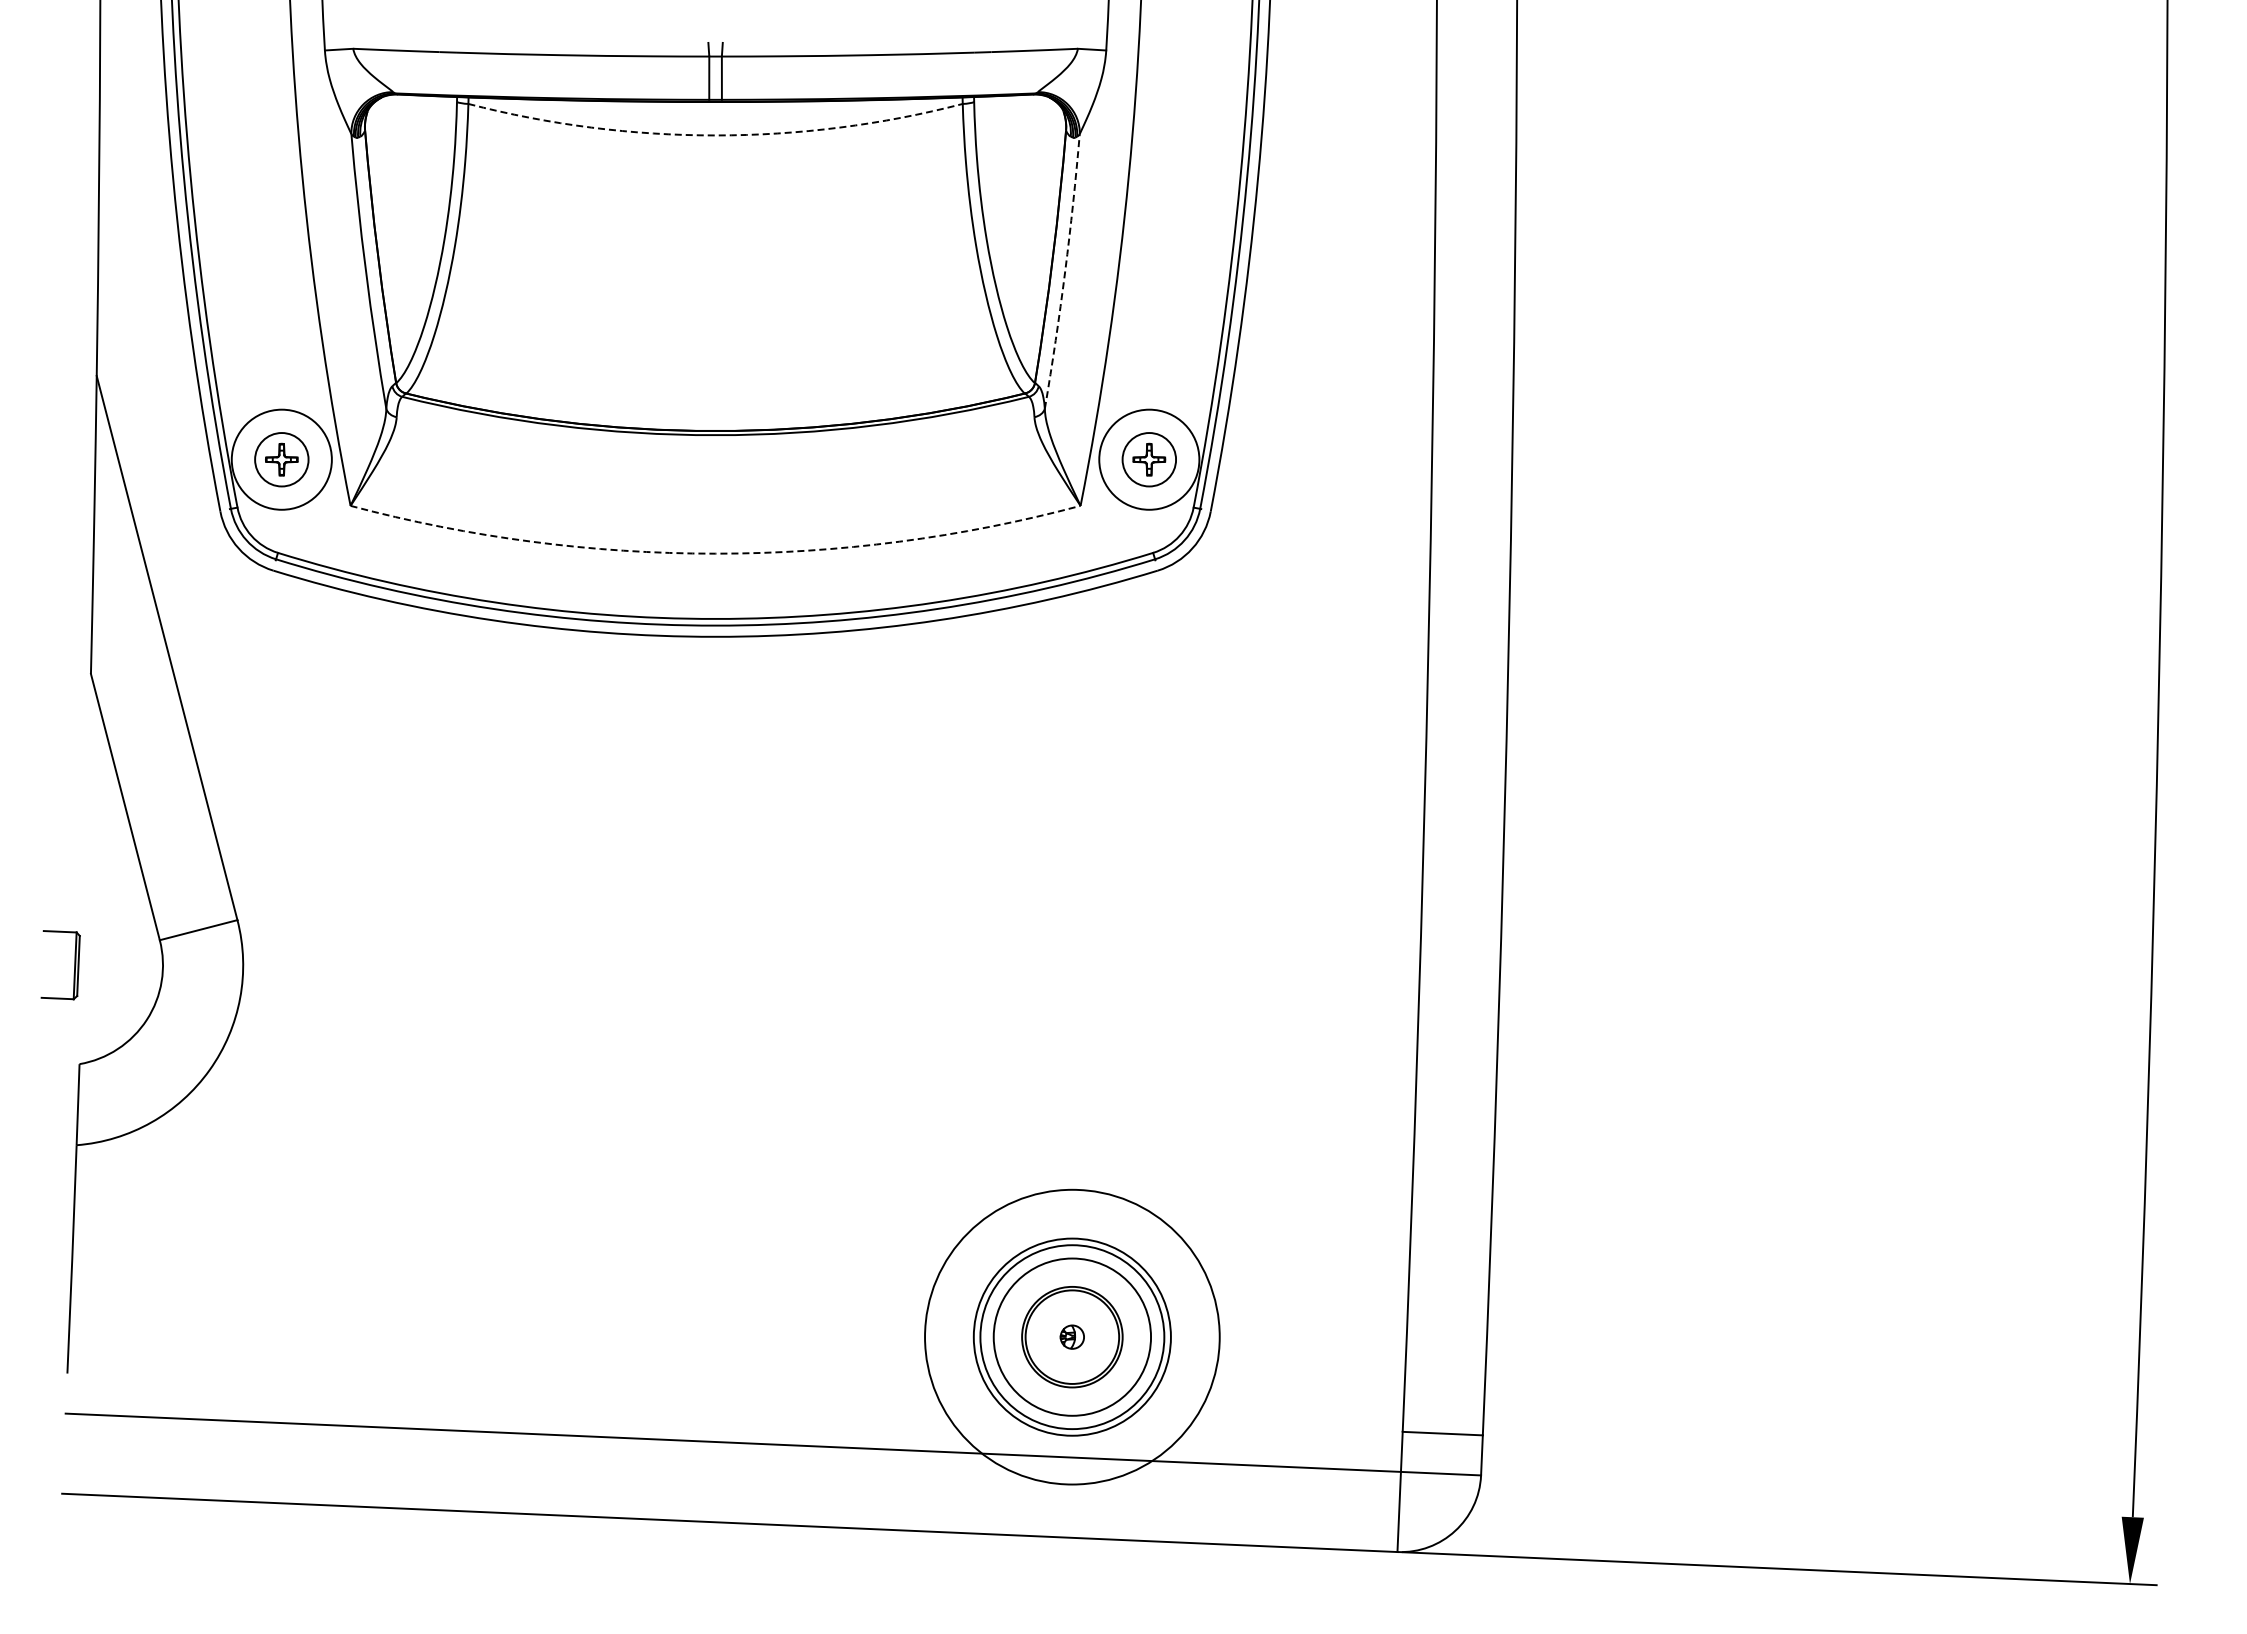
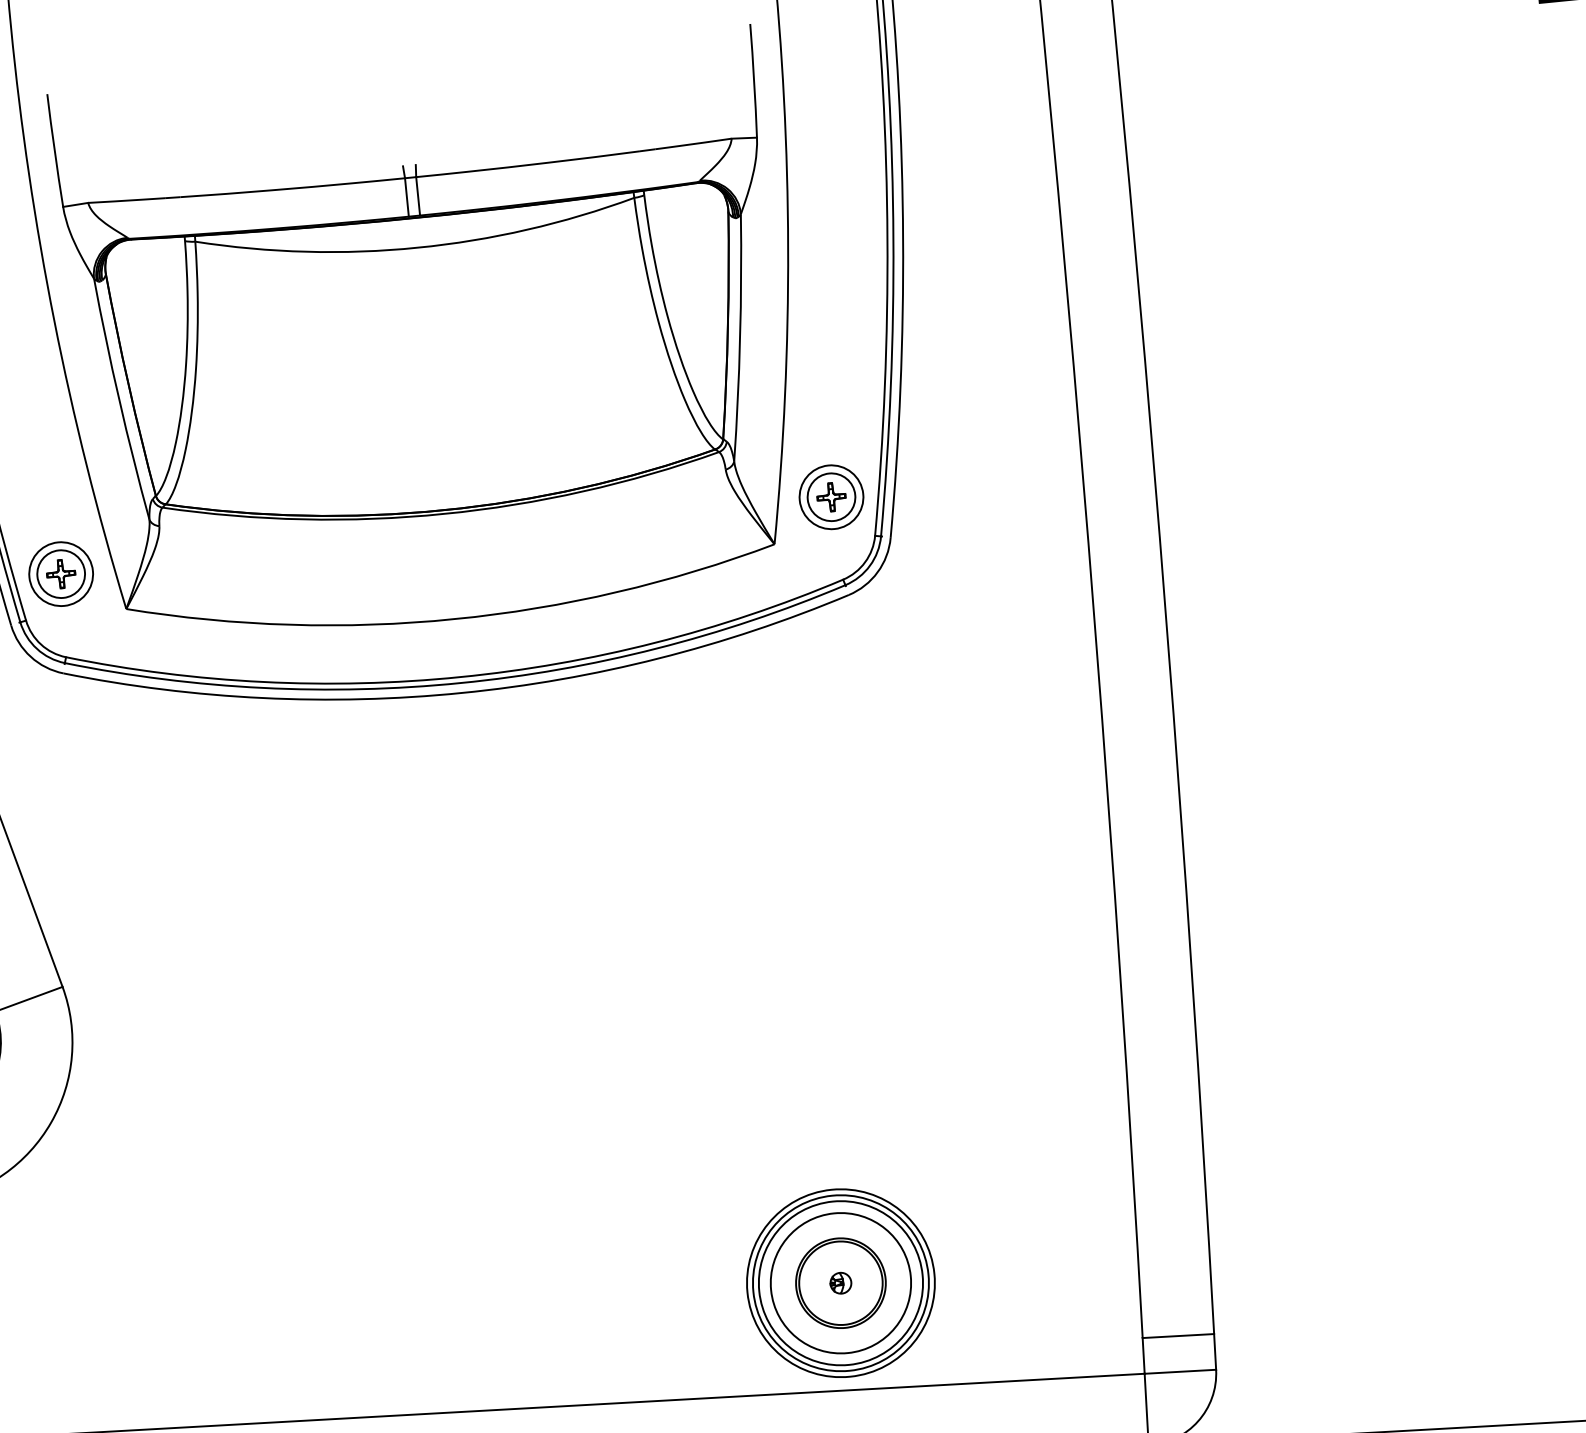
arc: (715, 135) -> (417, 247), dashed -> solid
arc: (1065, 271) -> (740, 337), dashed -> solid
circle: (281, 459) -> (60, 573), size x0.71
circle: (1149, 459) -> (831, 497), size x0.71
arc: (715, 553) -> (454, 618), dashed -> solid
circle: (1072, 1336) -> (840, 1282), size x0.71

